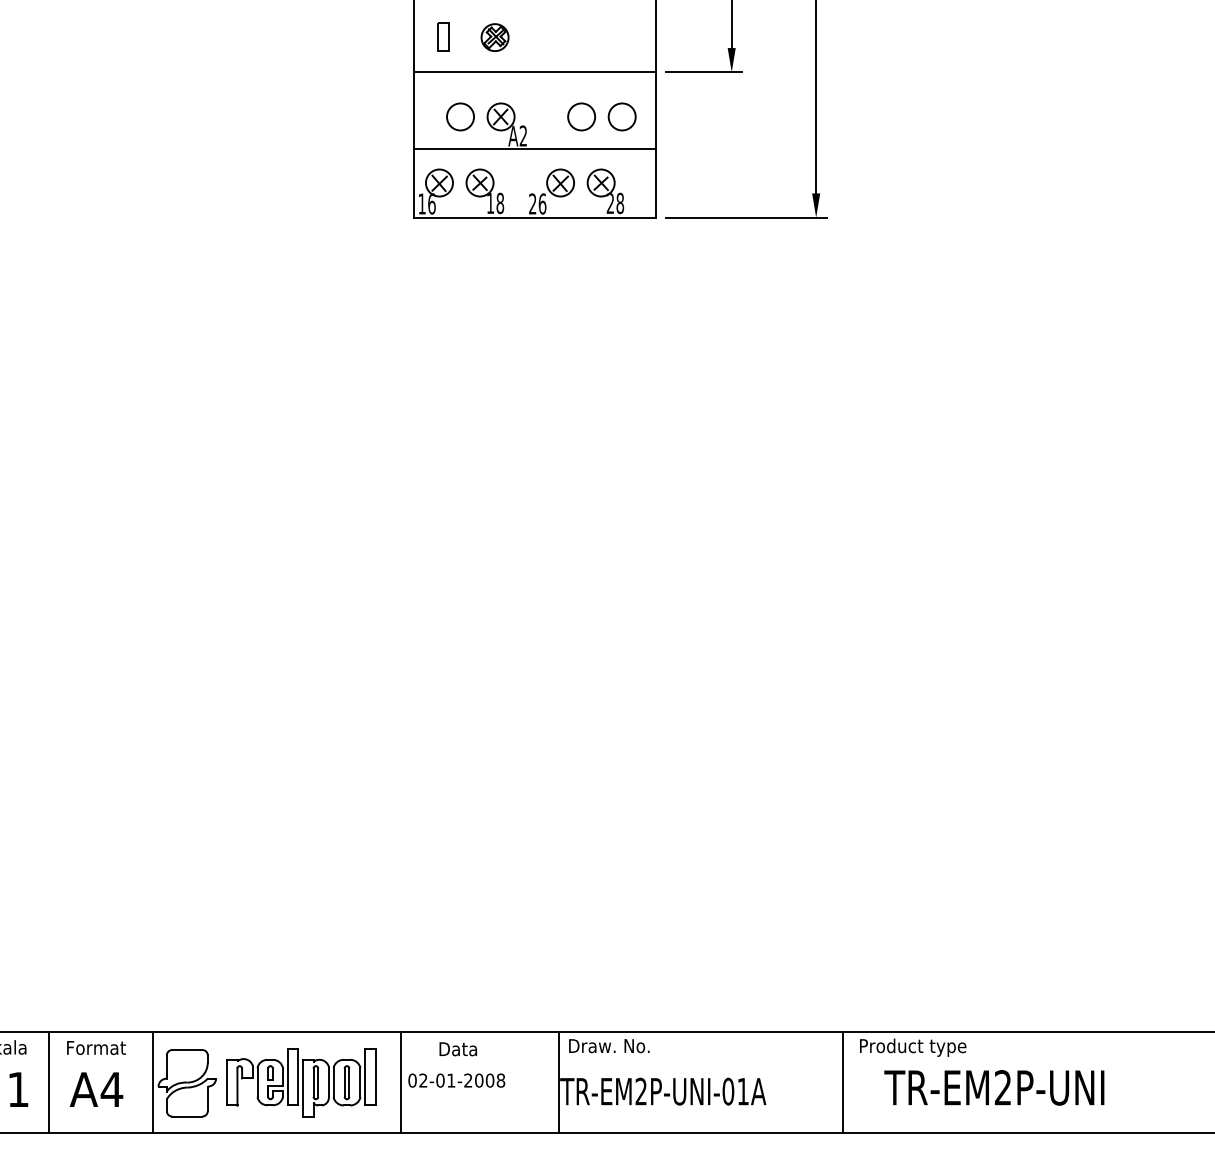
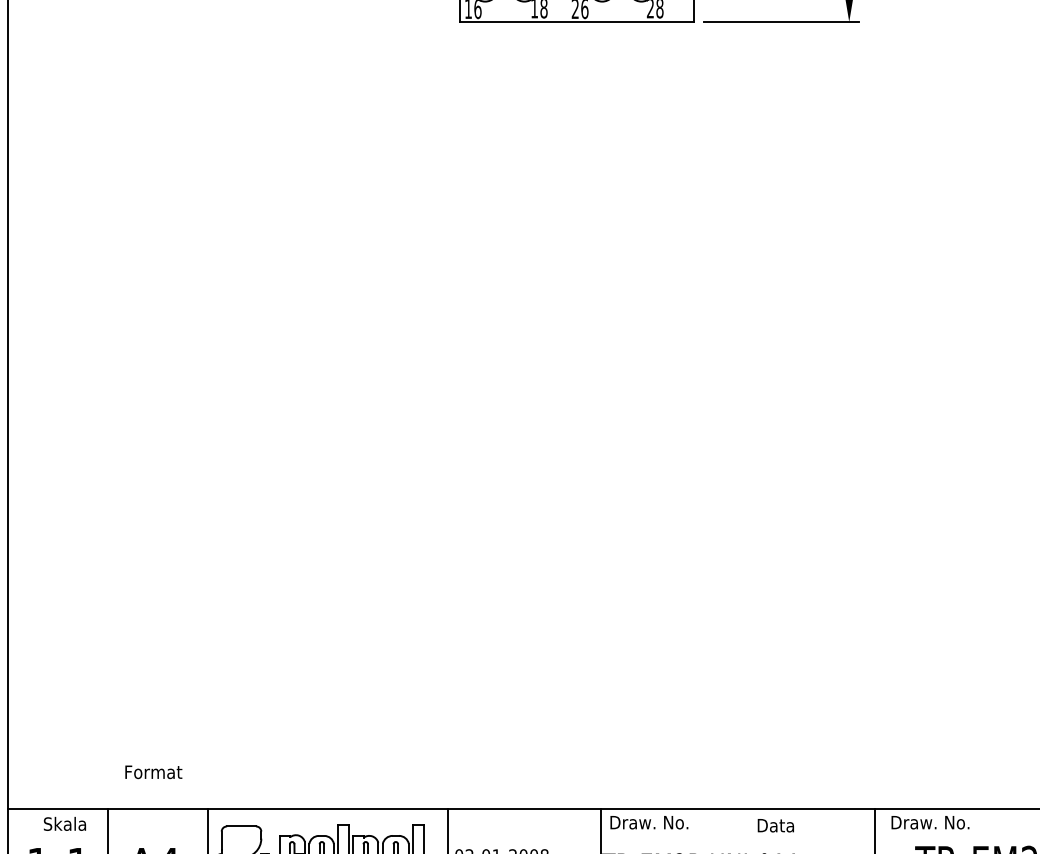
text: (96, 1047) -> (153, 771), moved
text: (913, 1047) -> (943, 823), Product type -> Draw. No.
text: (457, 1049) -> (775, 825), moved

